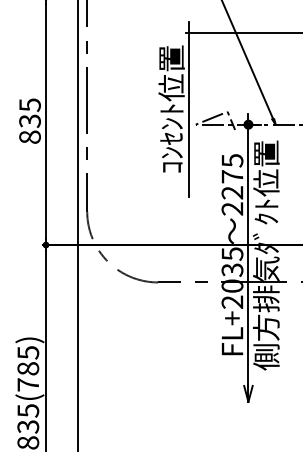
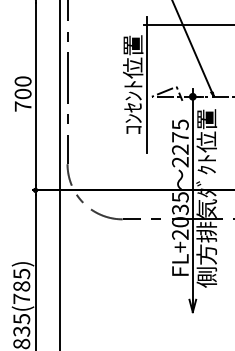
text: (29, 120) -> (22, 93), 835 -> 700

